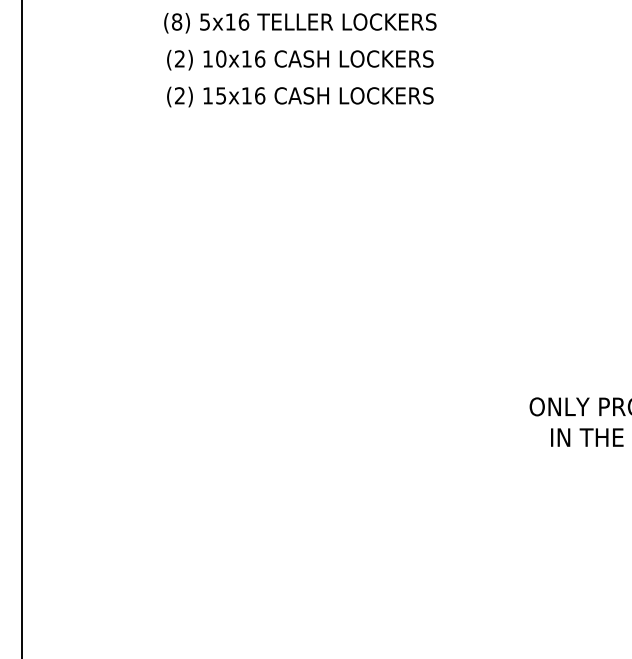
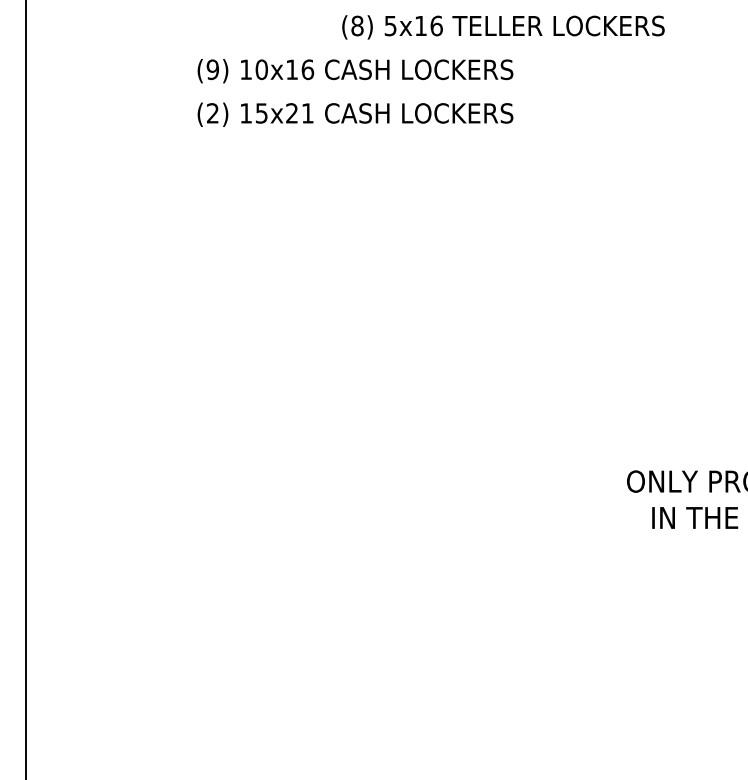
text: (300, 23) -> (503, 27), moved
text: (179, 58) -> (212, 69), (2) -> (9)
text: (253, 95) -> (300, 112), 15x16 -> 15x21

